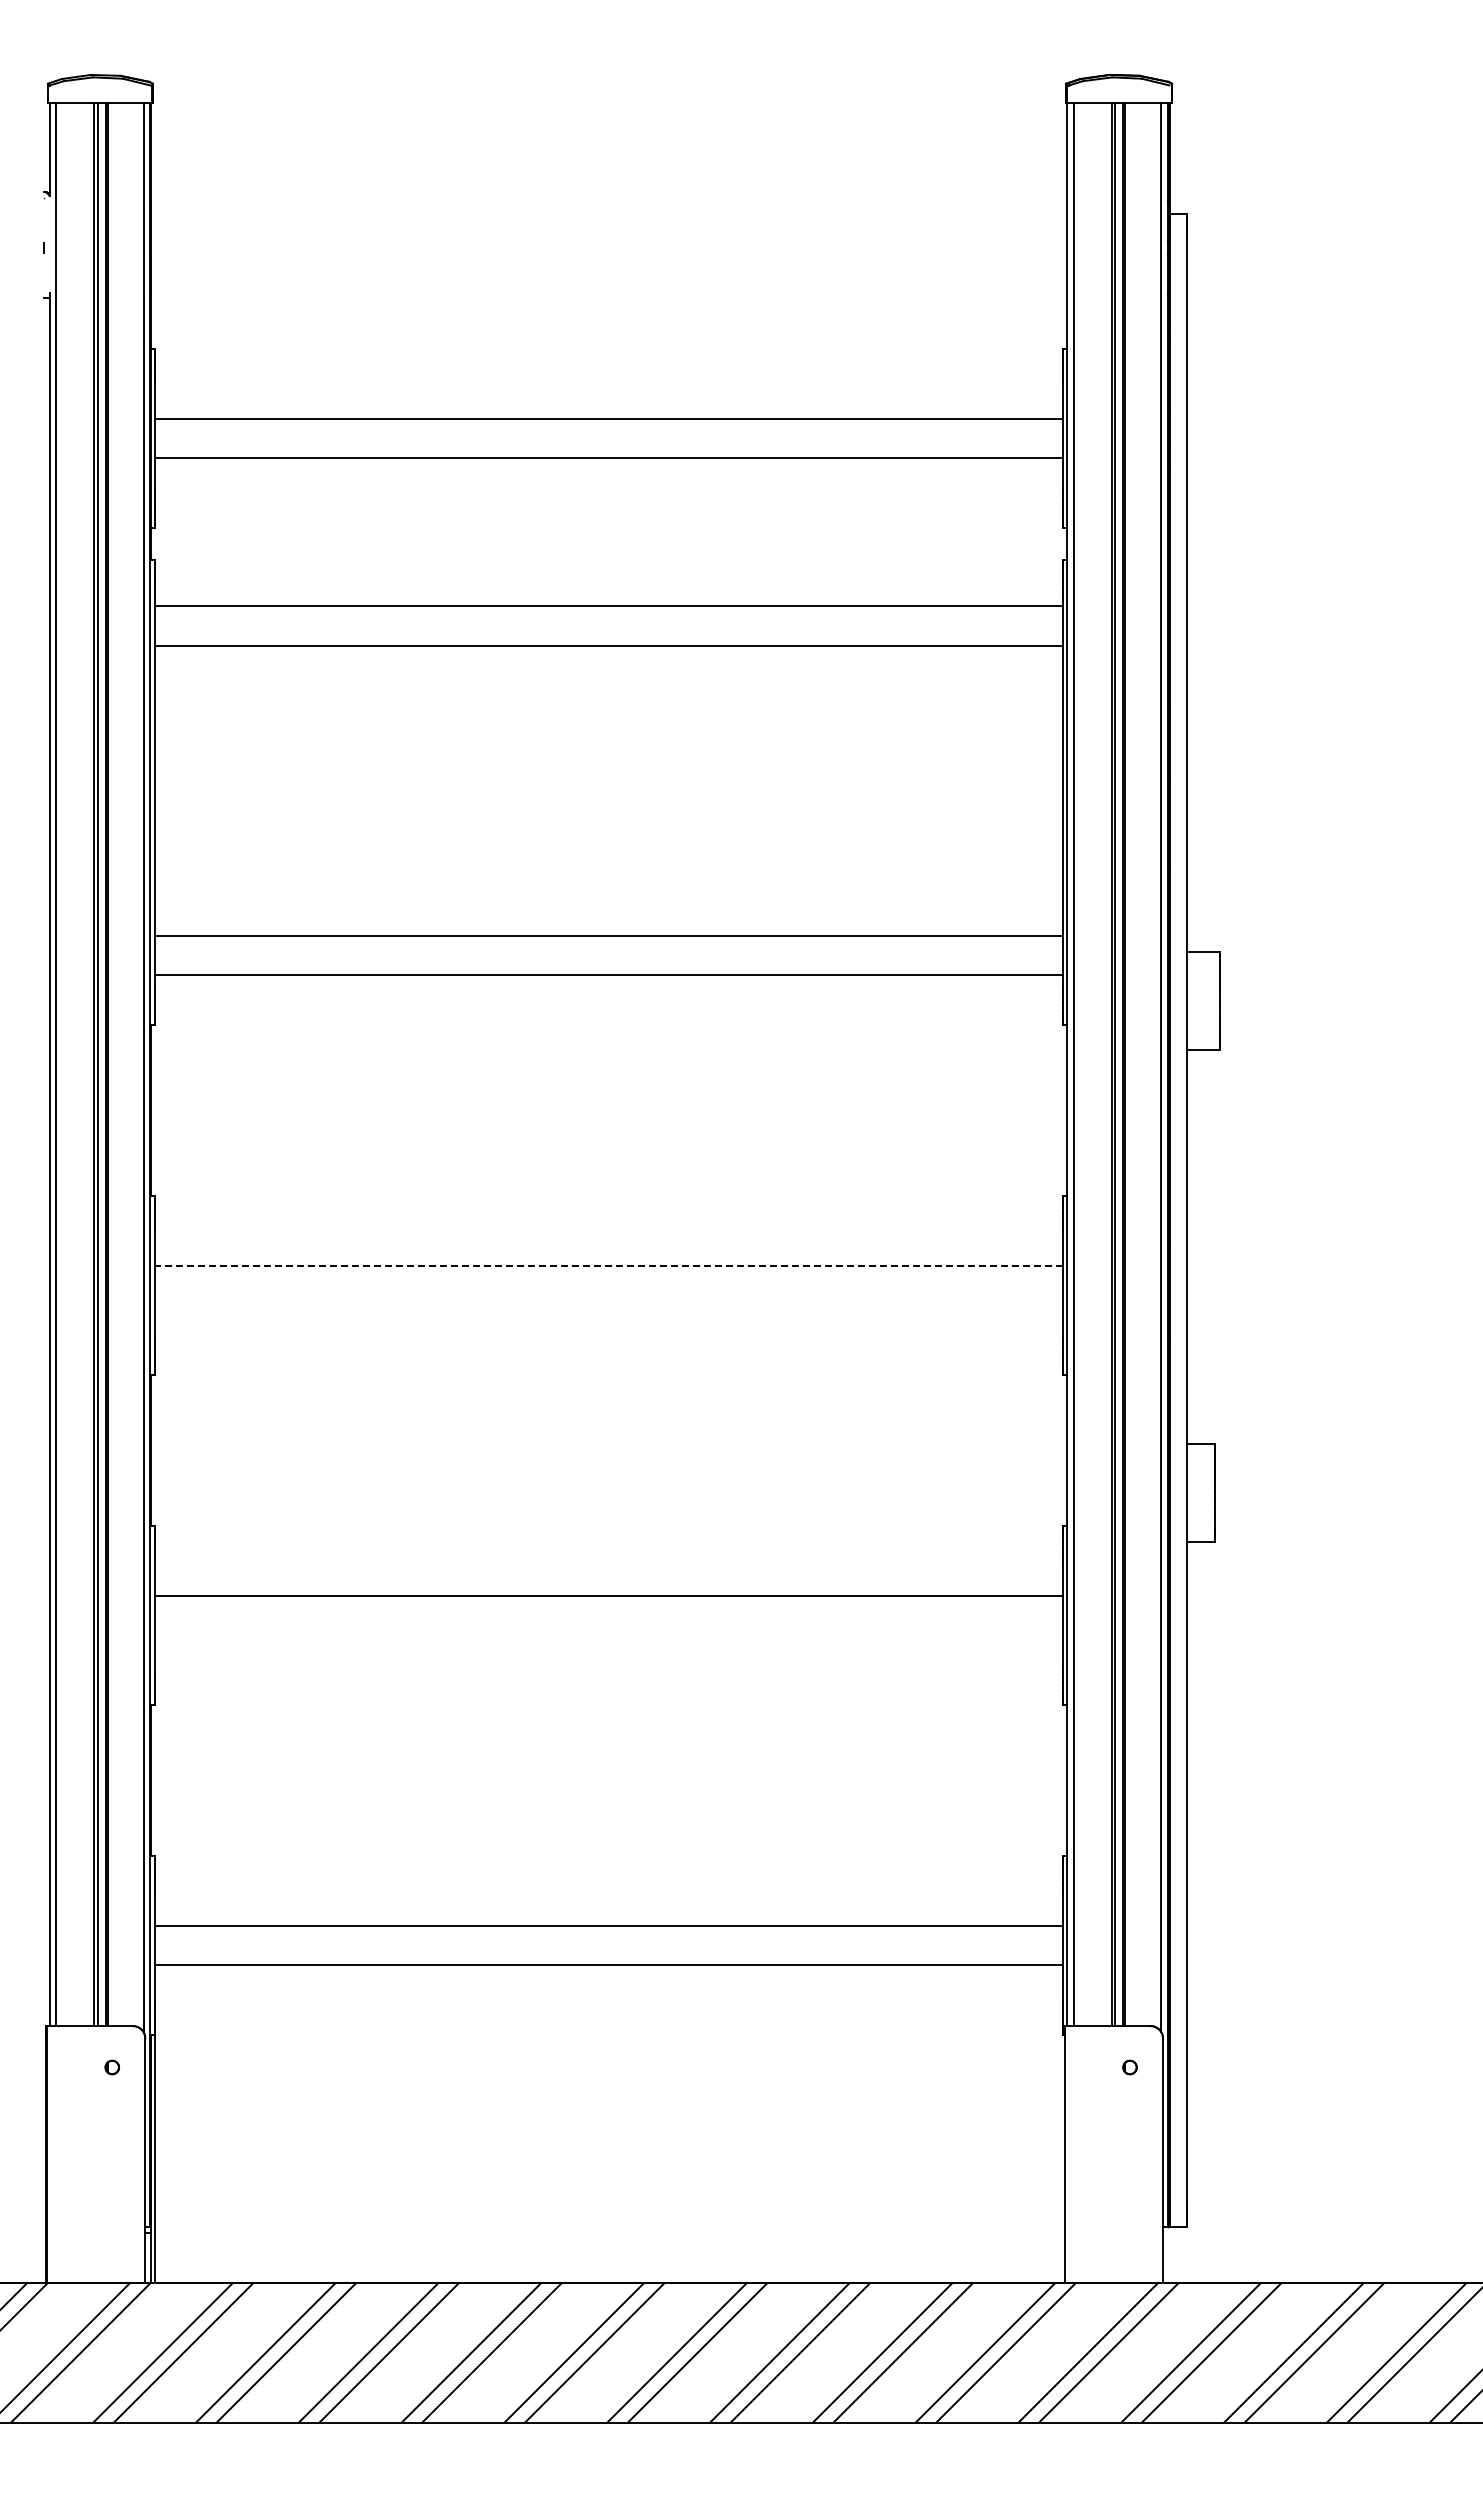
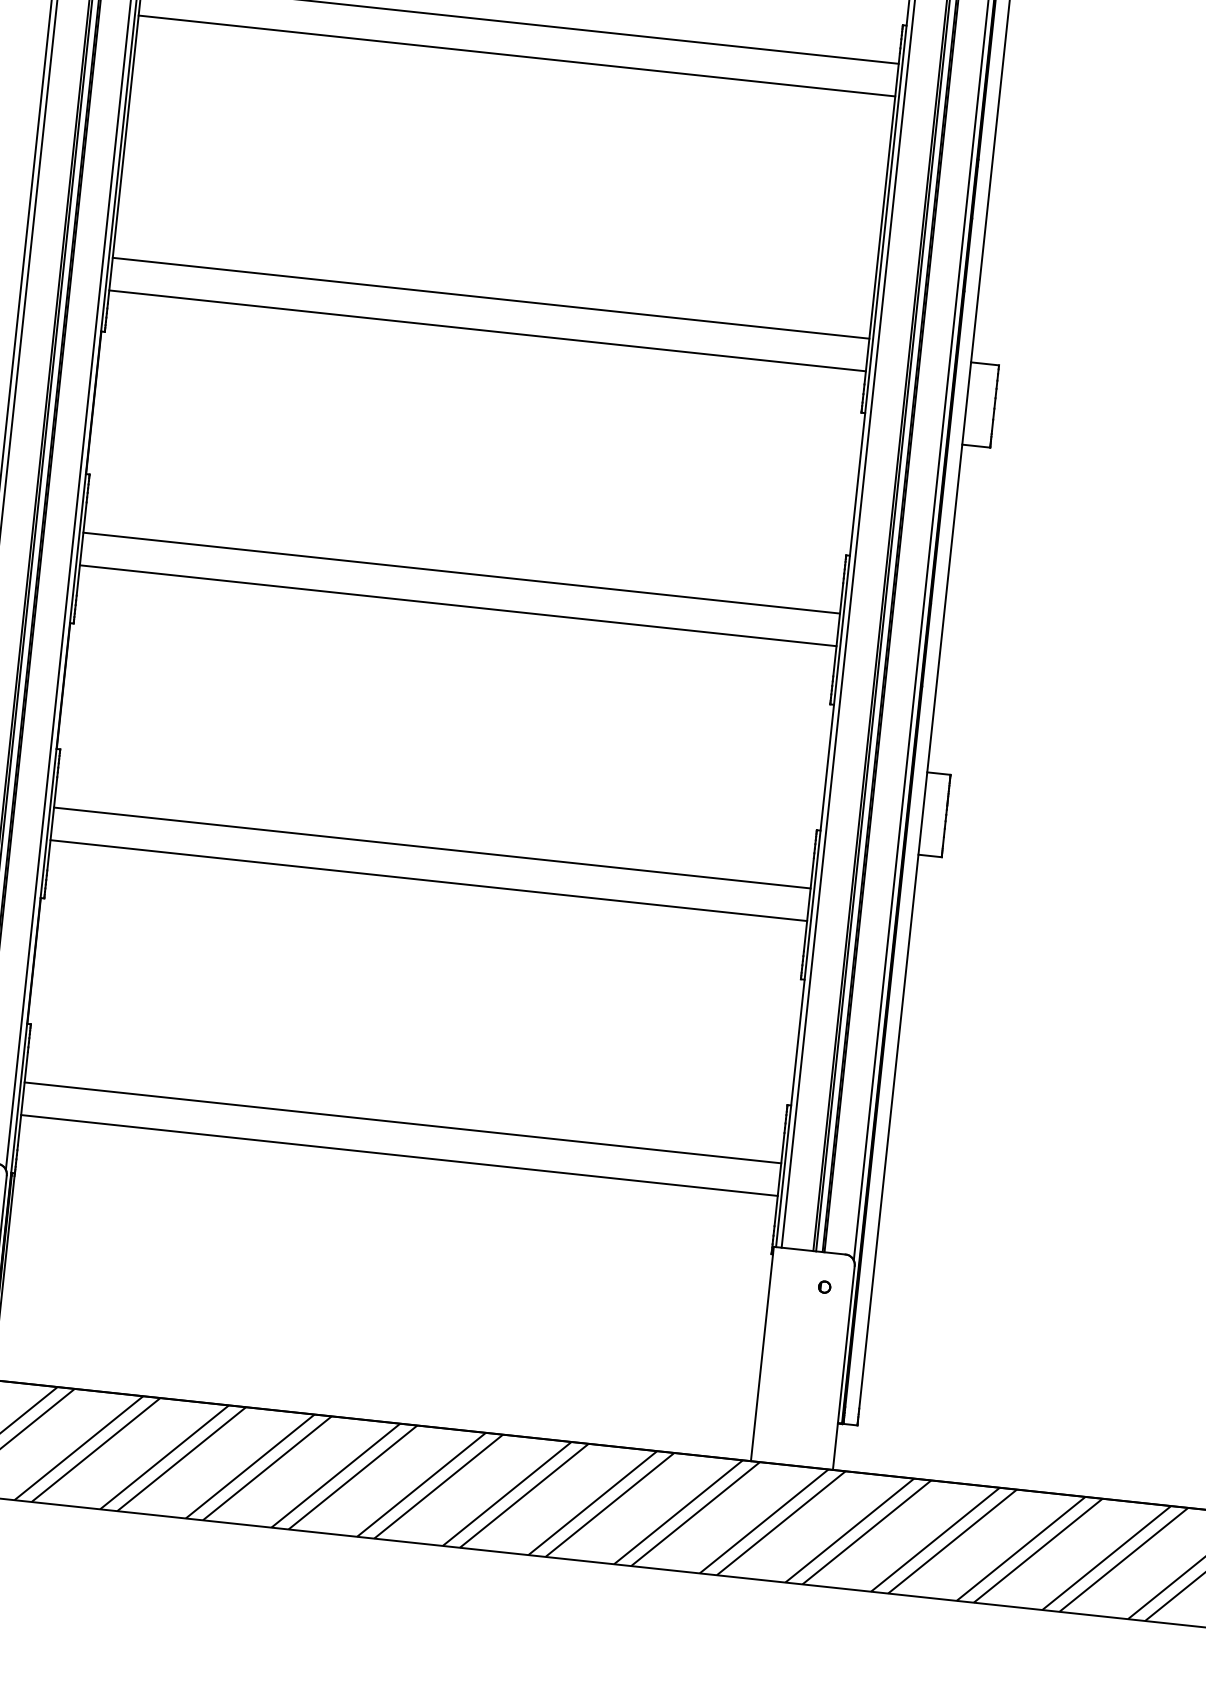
line: (608, 1266) -> (461, 573), dashed -> solid
line: (608, 1305) -> (457, 605), added
line: (608, 1635) -> (428, 880), added

